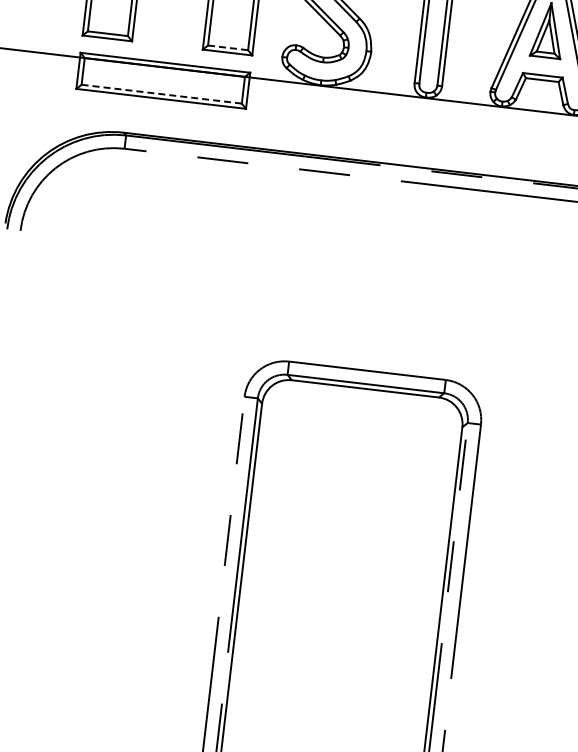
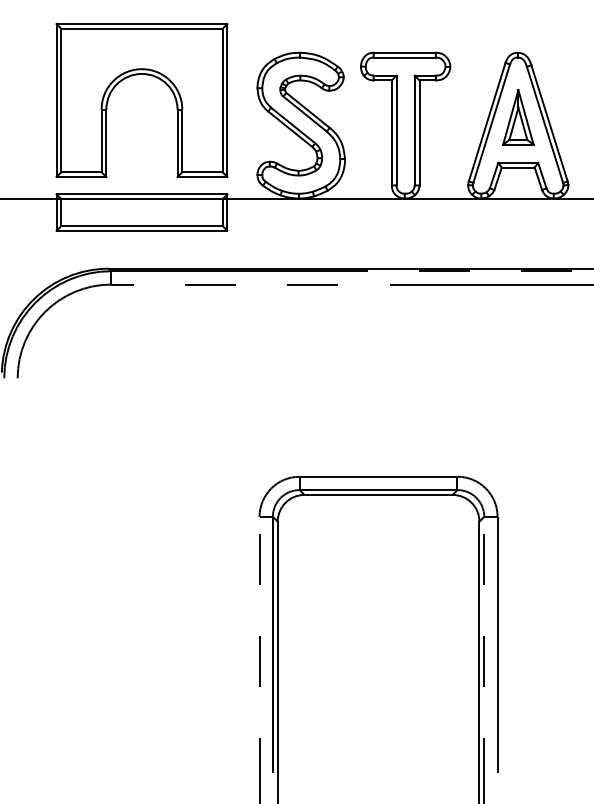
line: (228, 48) -> (202, 172), dashed -> solid
line: (161, 94) -> (141, 226), dashed -> solid

